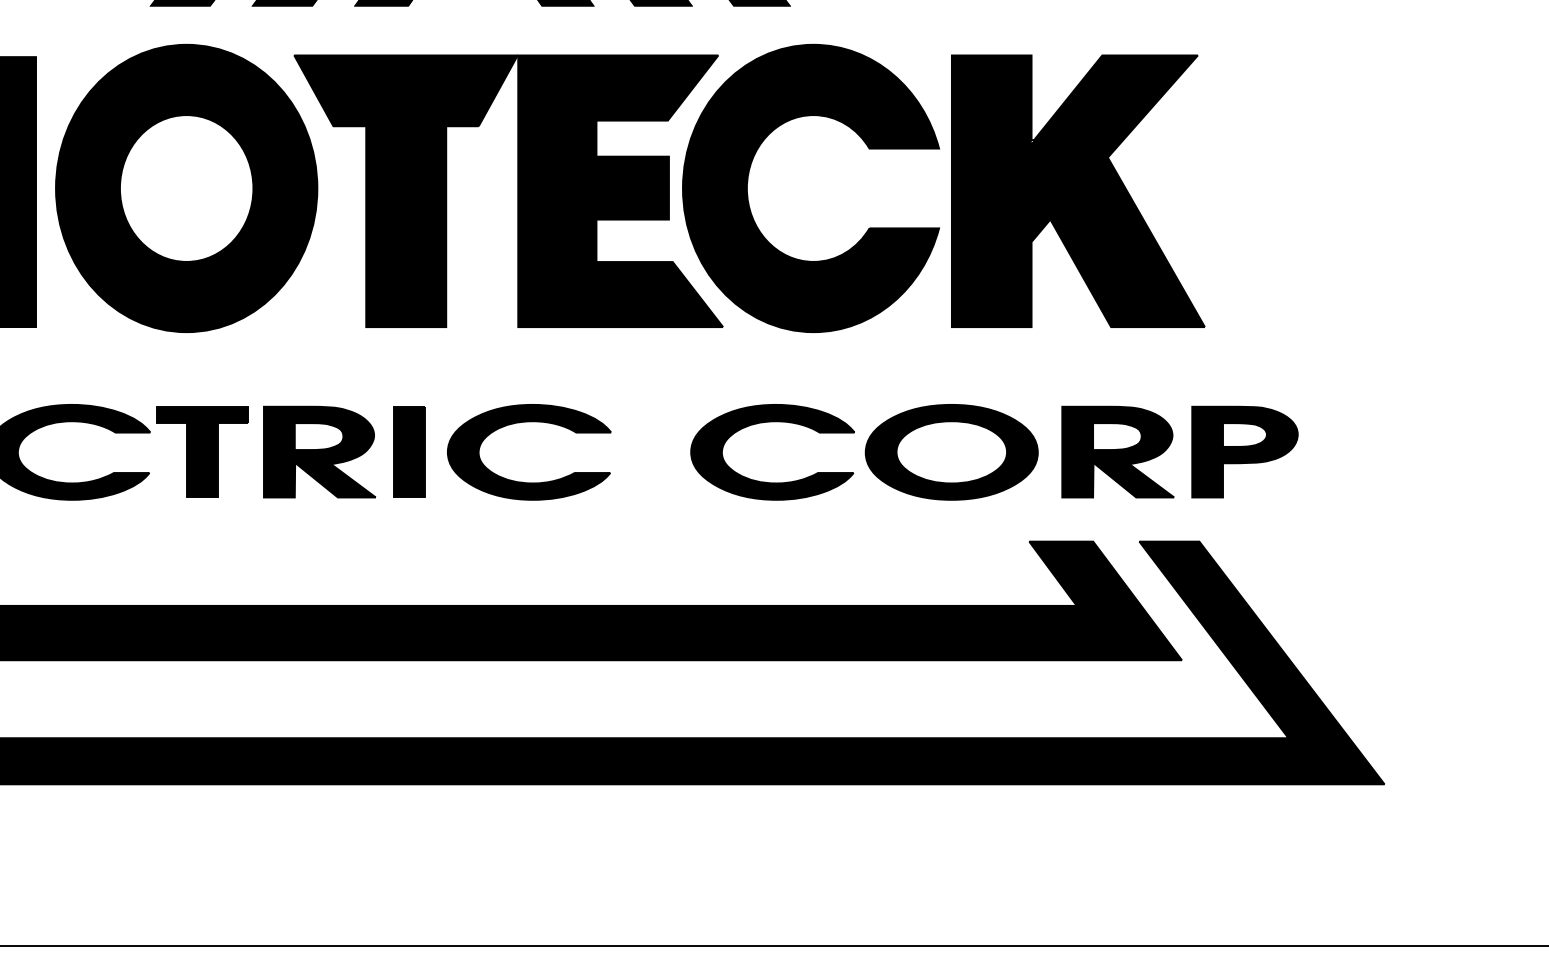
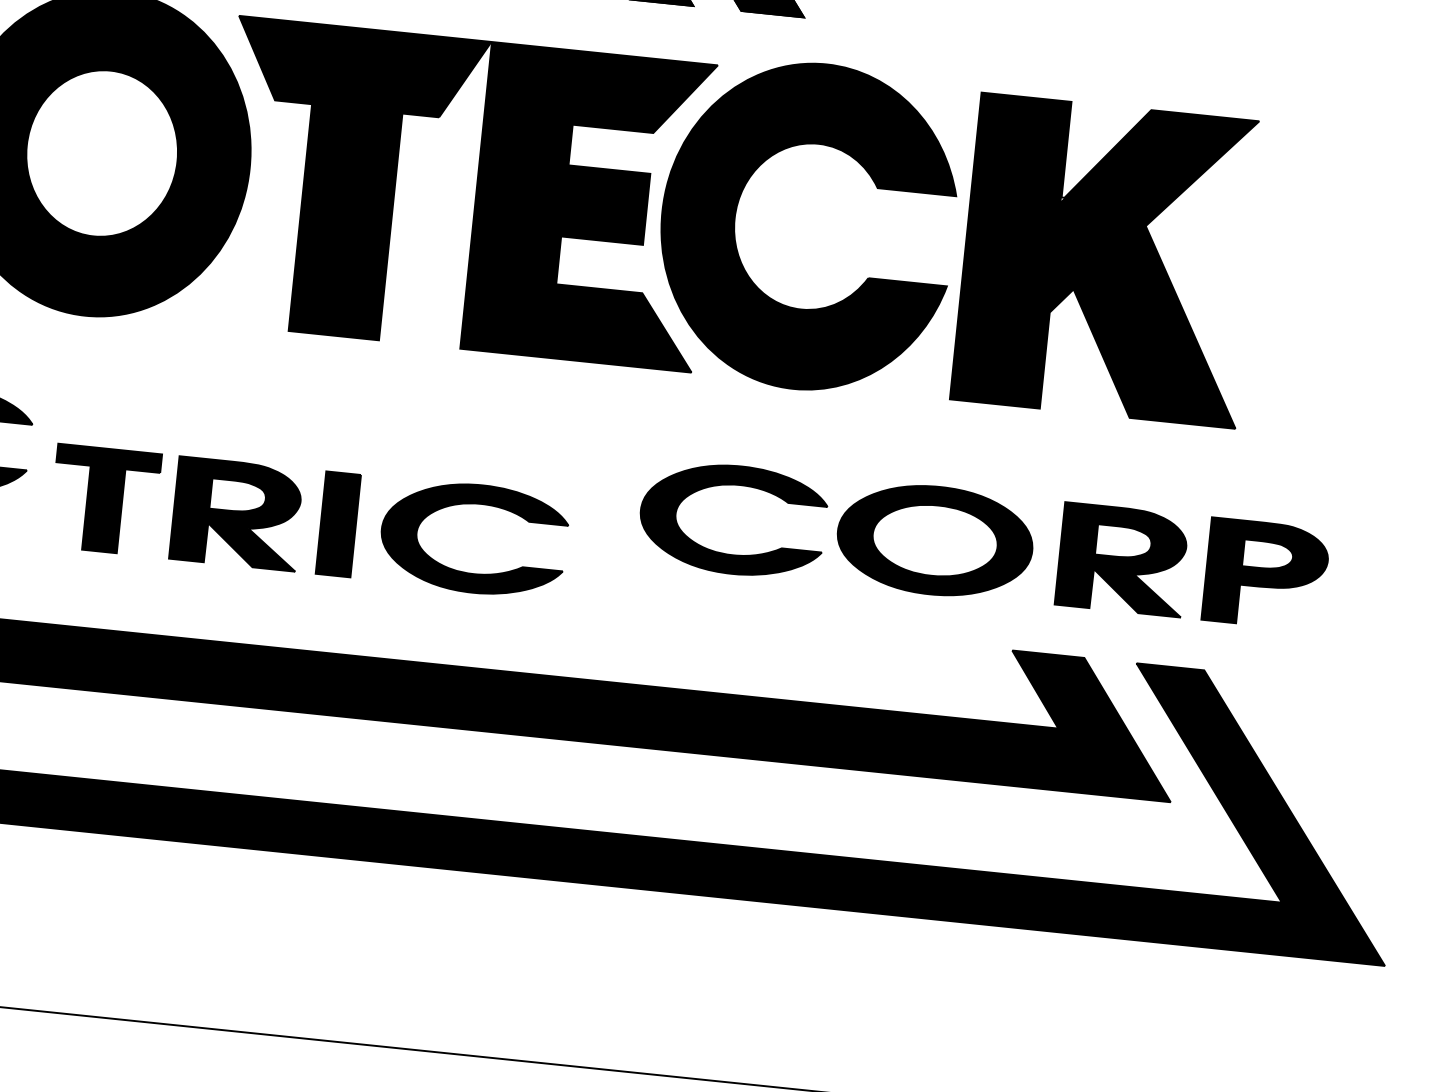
part: (393, 452) -> (320, 522), moved

